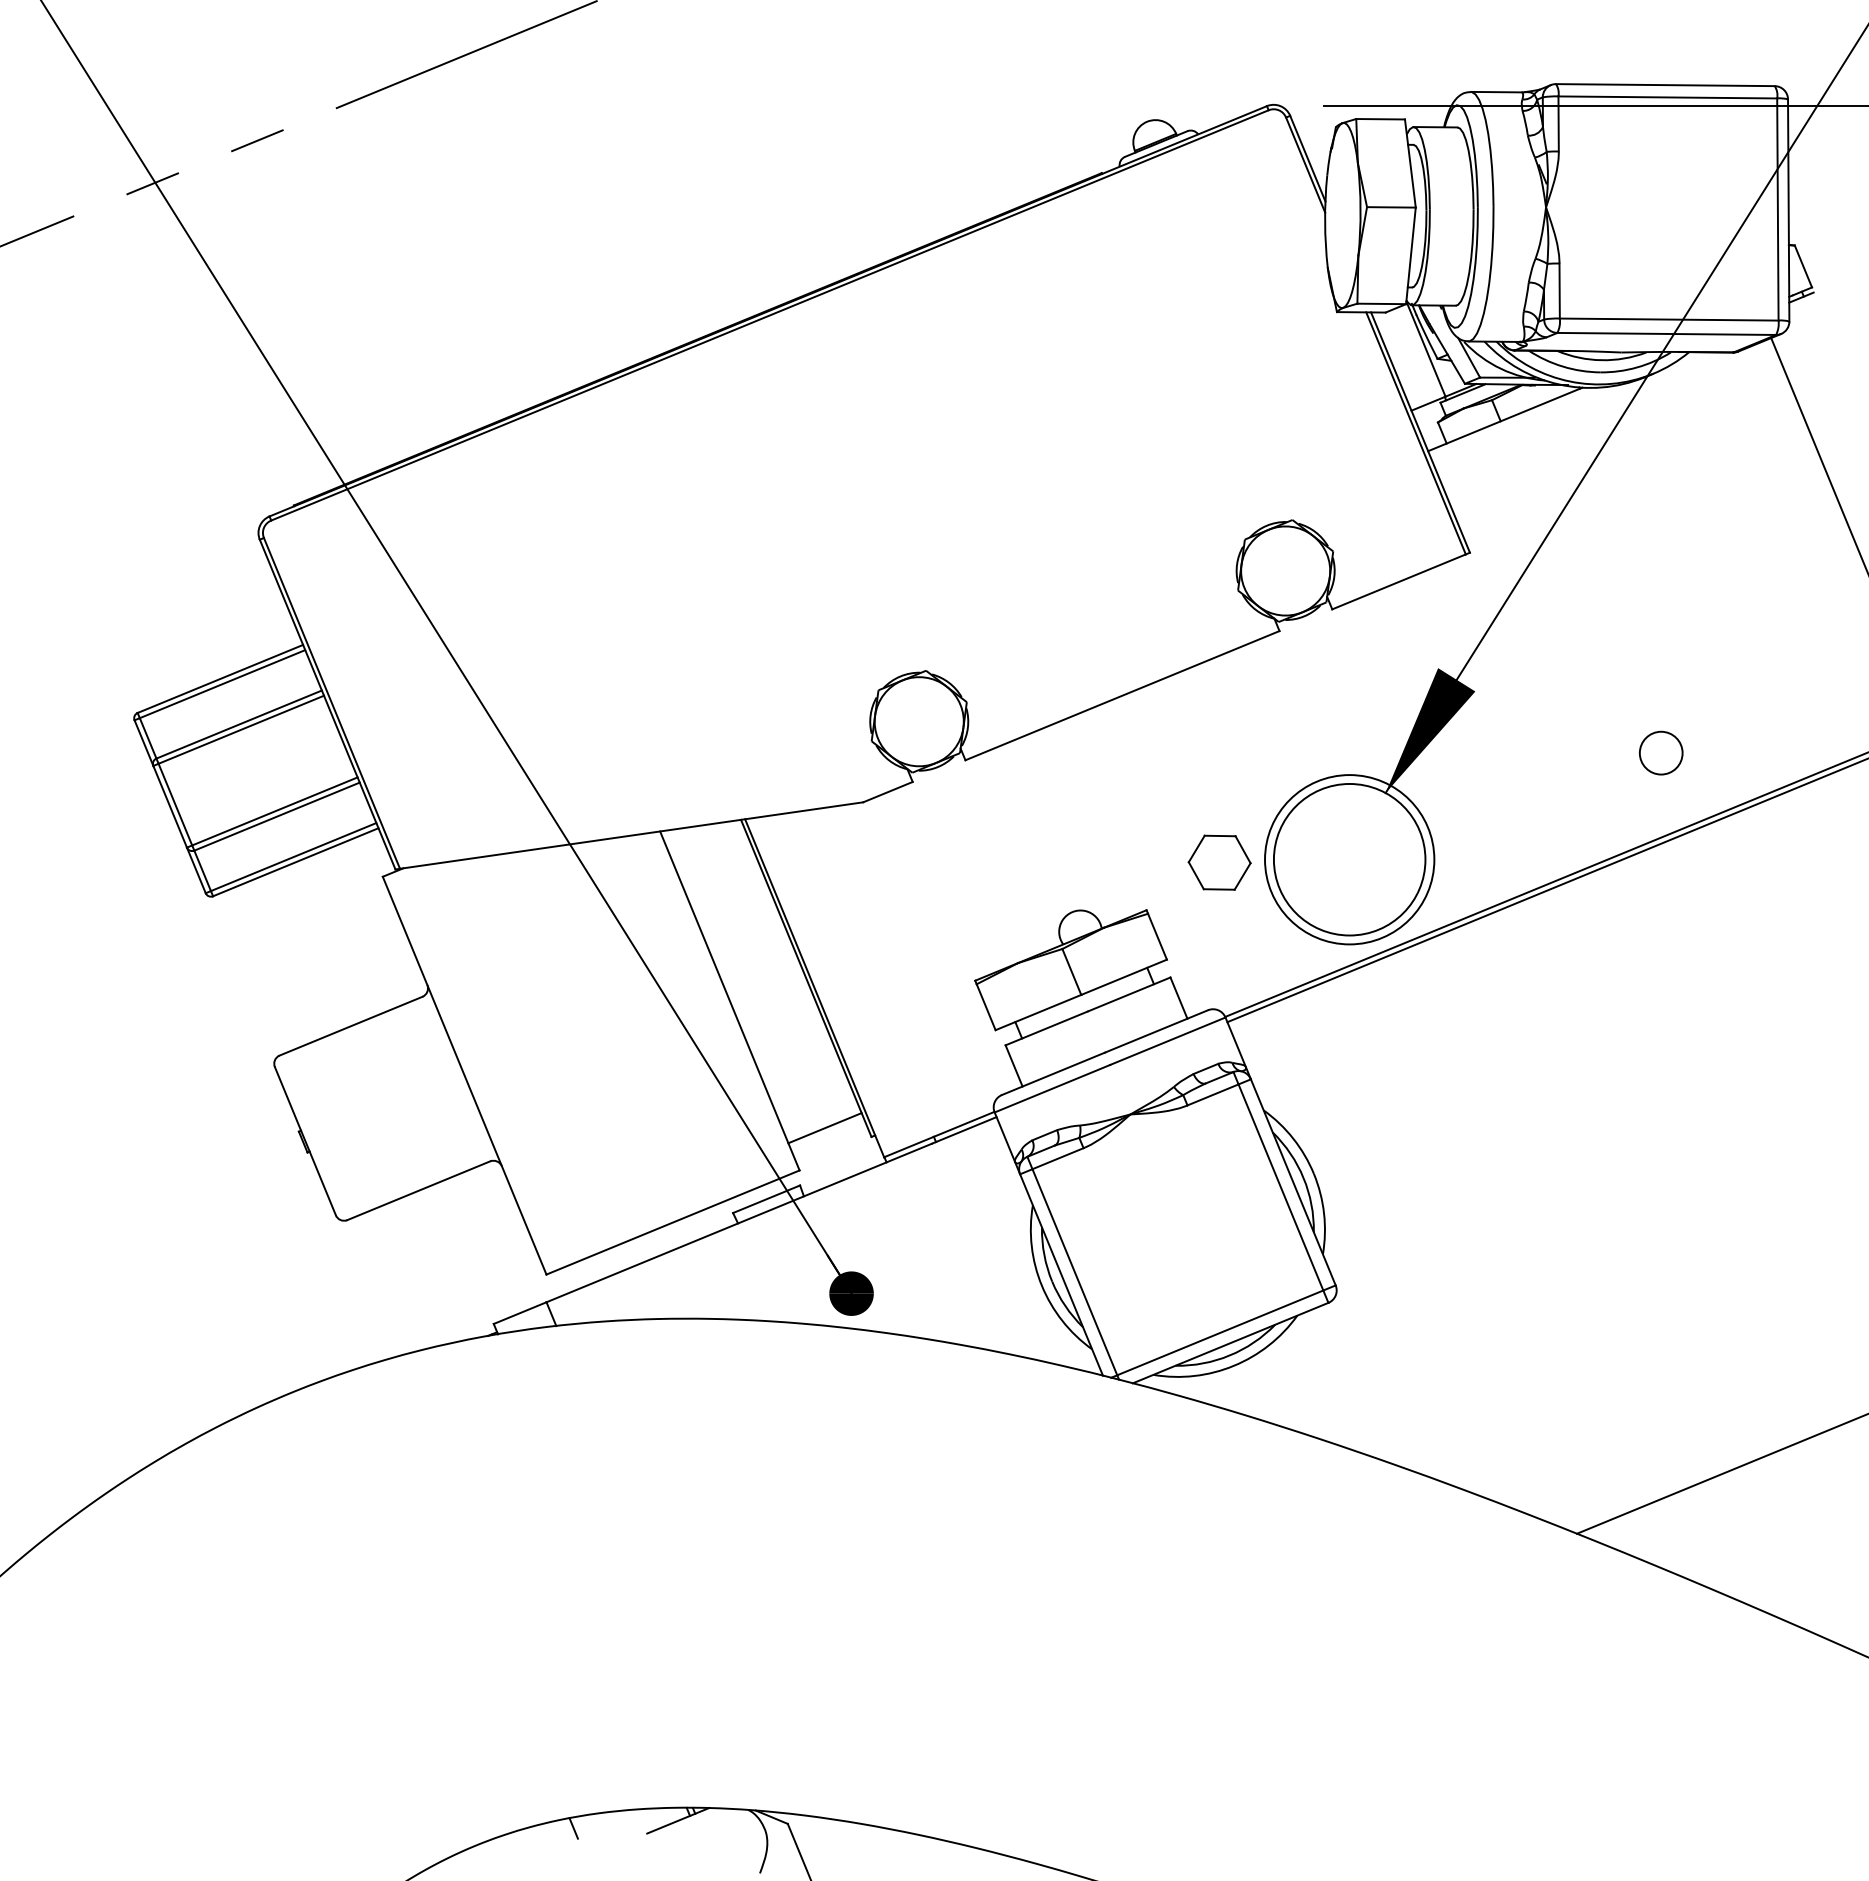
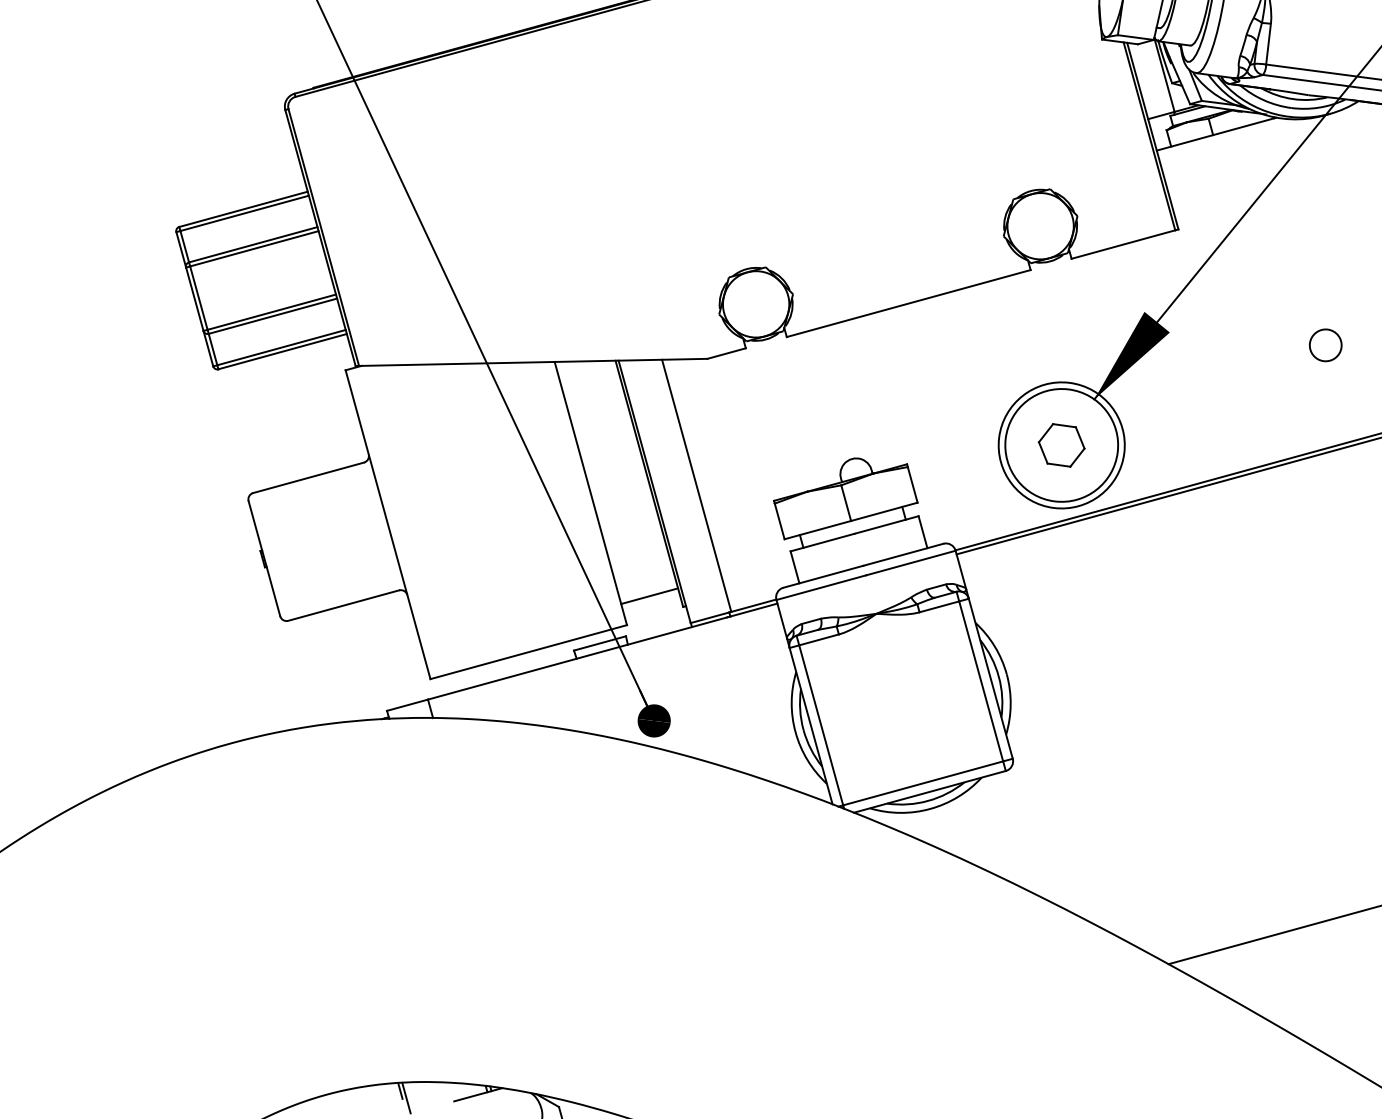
circle: (1661, 752) -> (1326, 344), moved
part: (1219, 862) -> (1061, 445), moved
line: (869, 972) -> (696, 485), added
line: (582, 1836) -> (406, 1097), added

